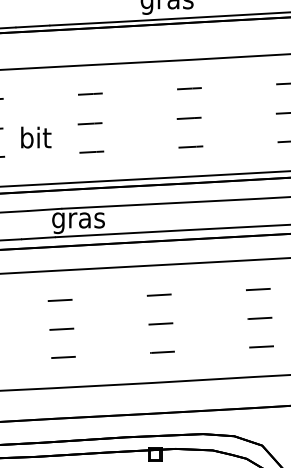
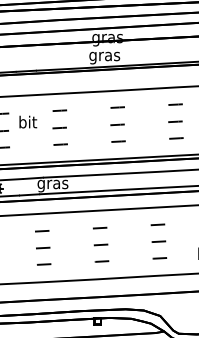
text: (36, 136) -> (28, 121), moved

